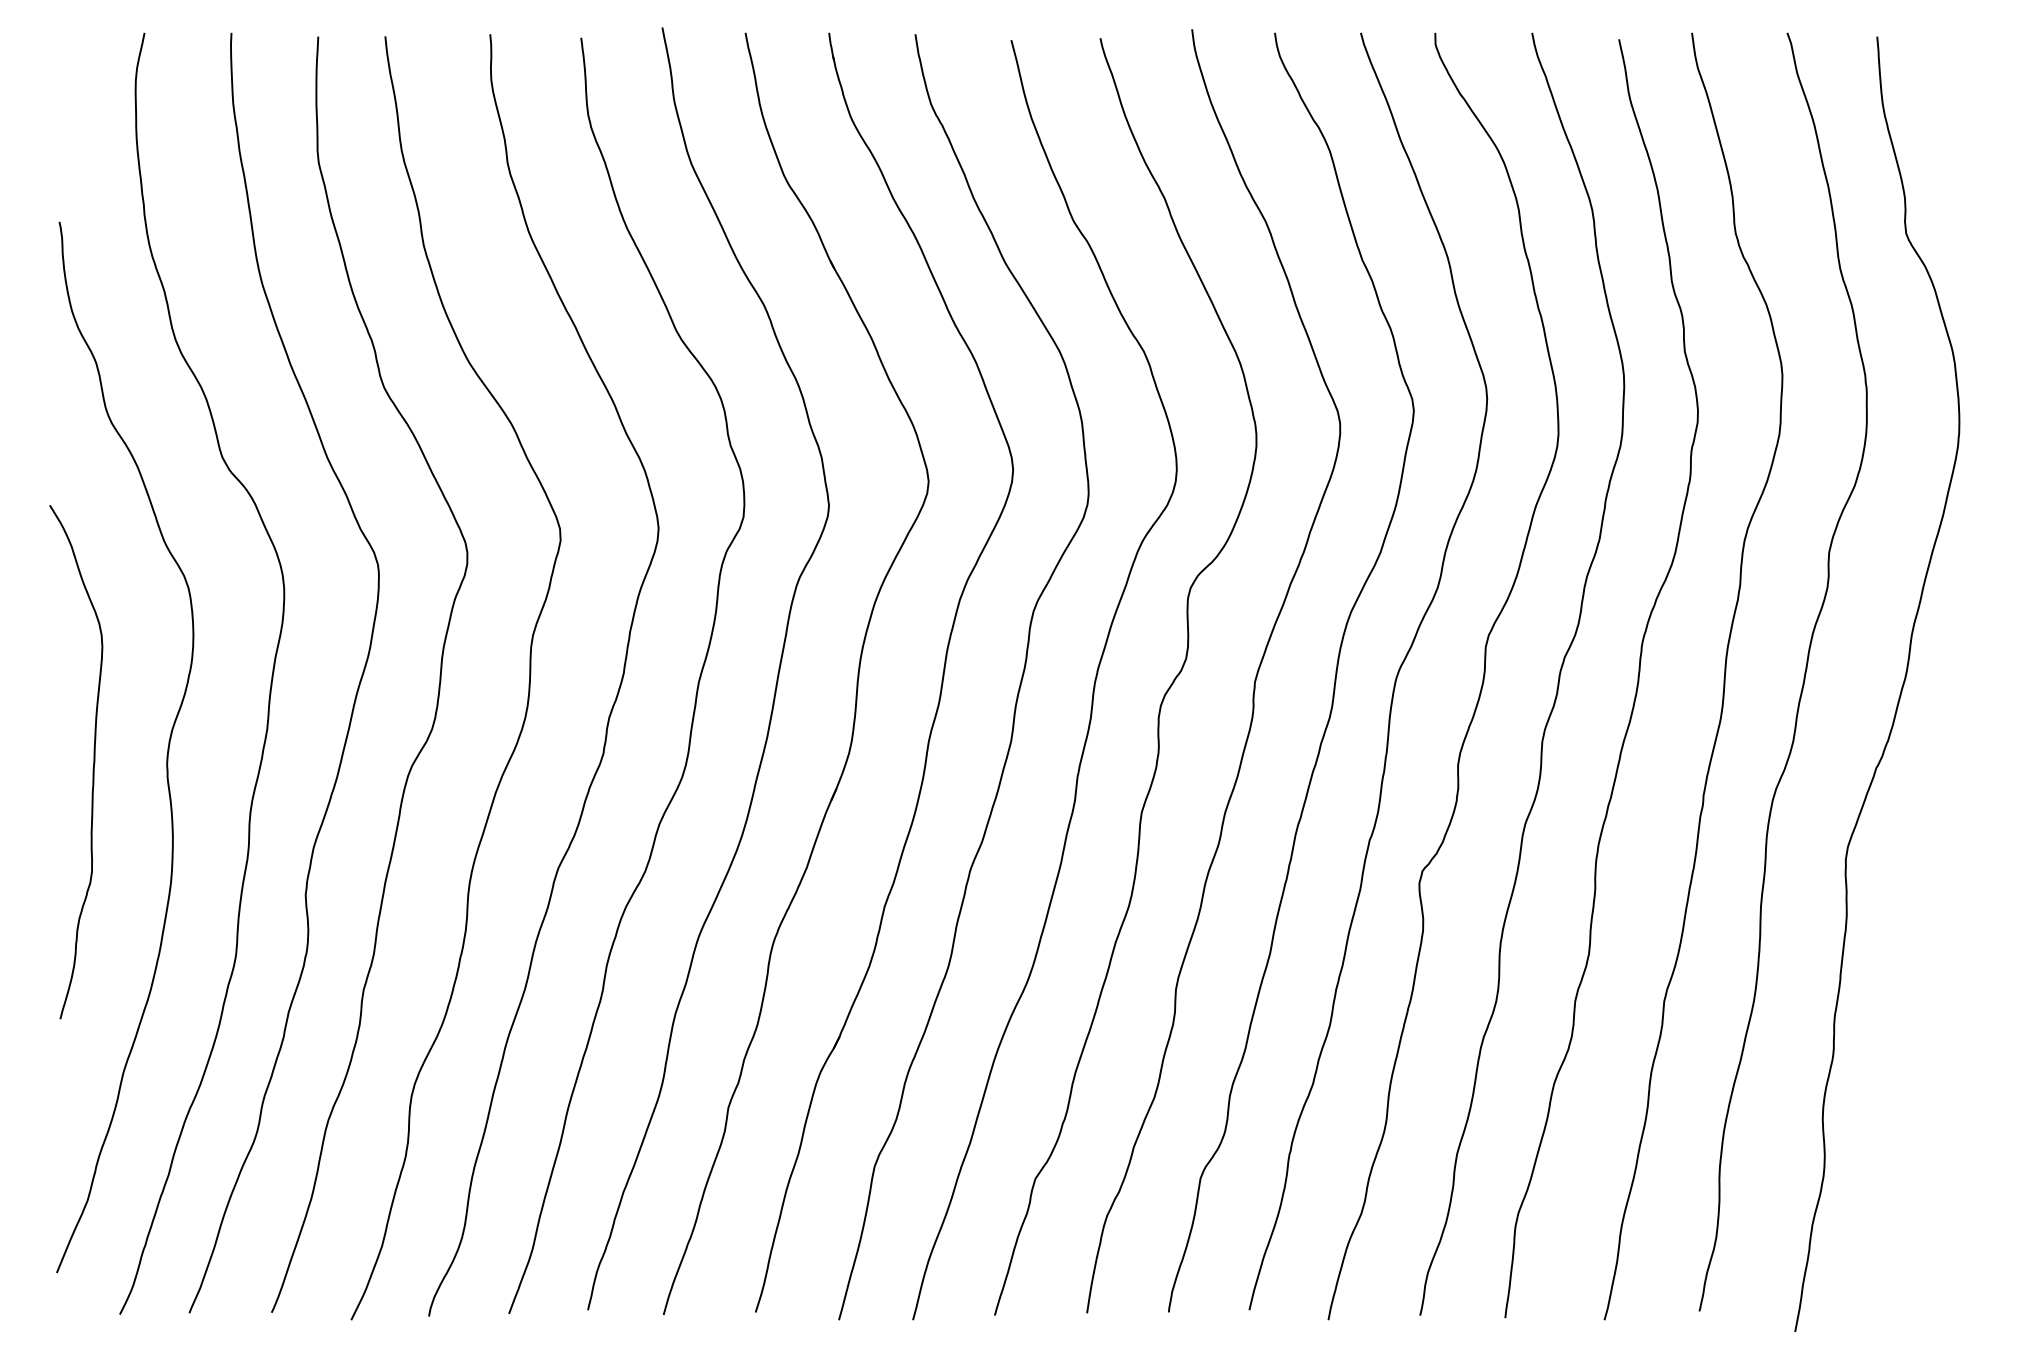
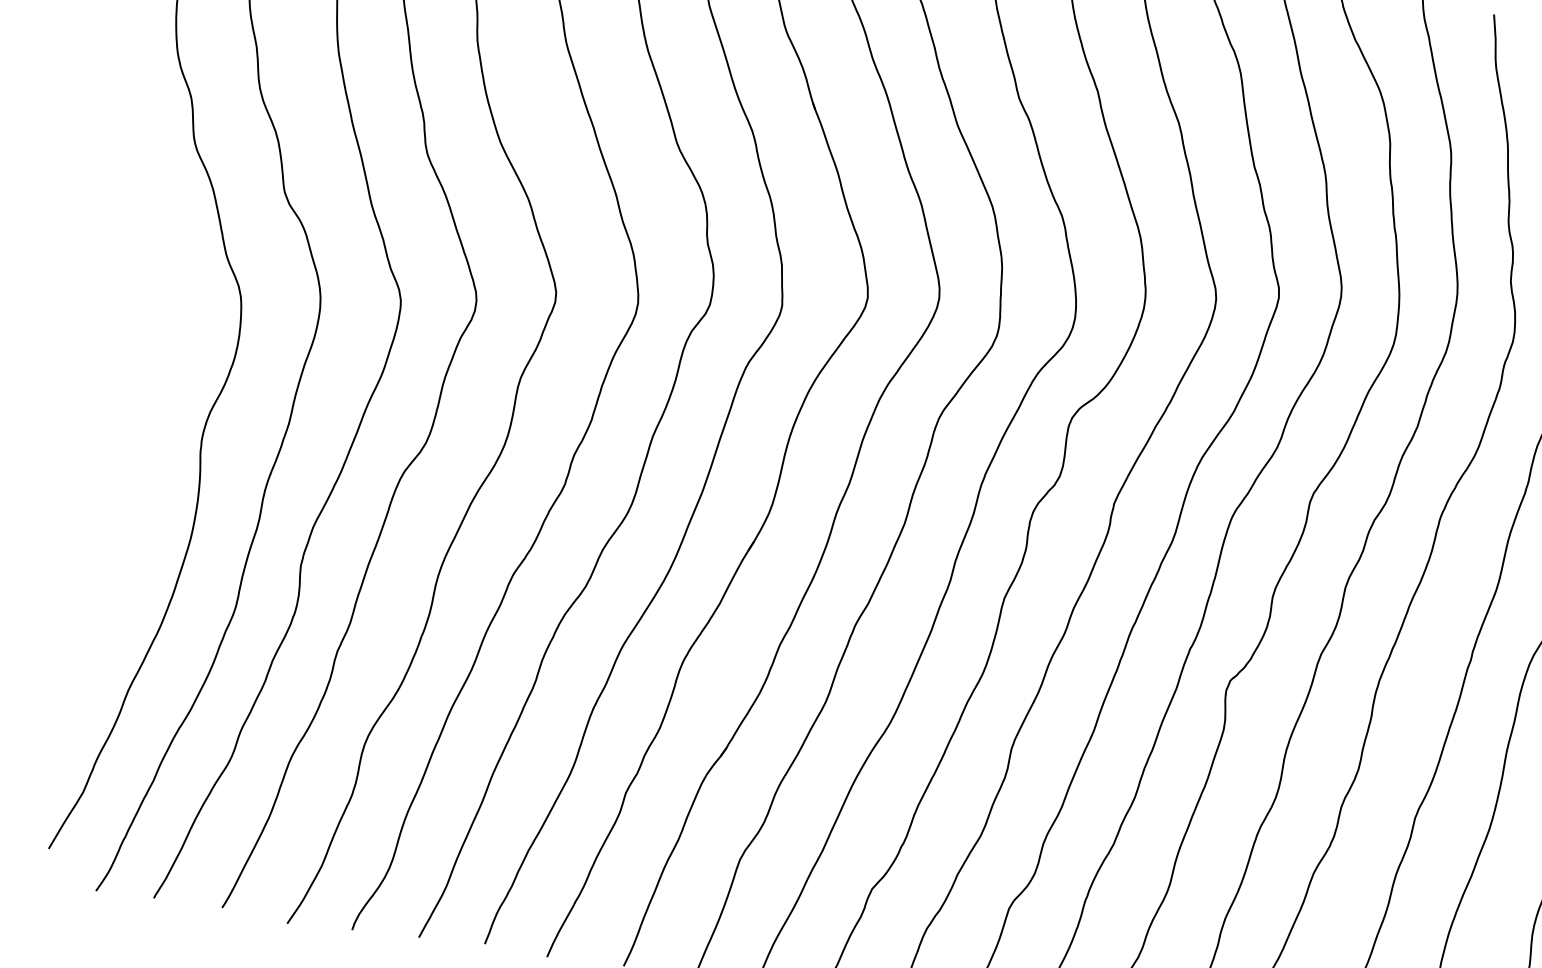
curve: (93, 762) -> (140, 429), removed

